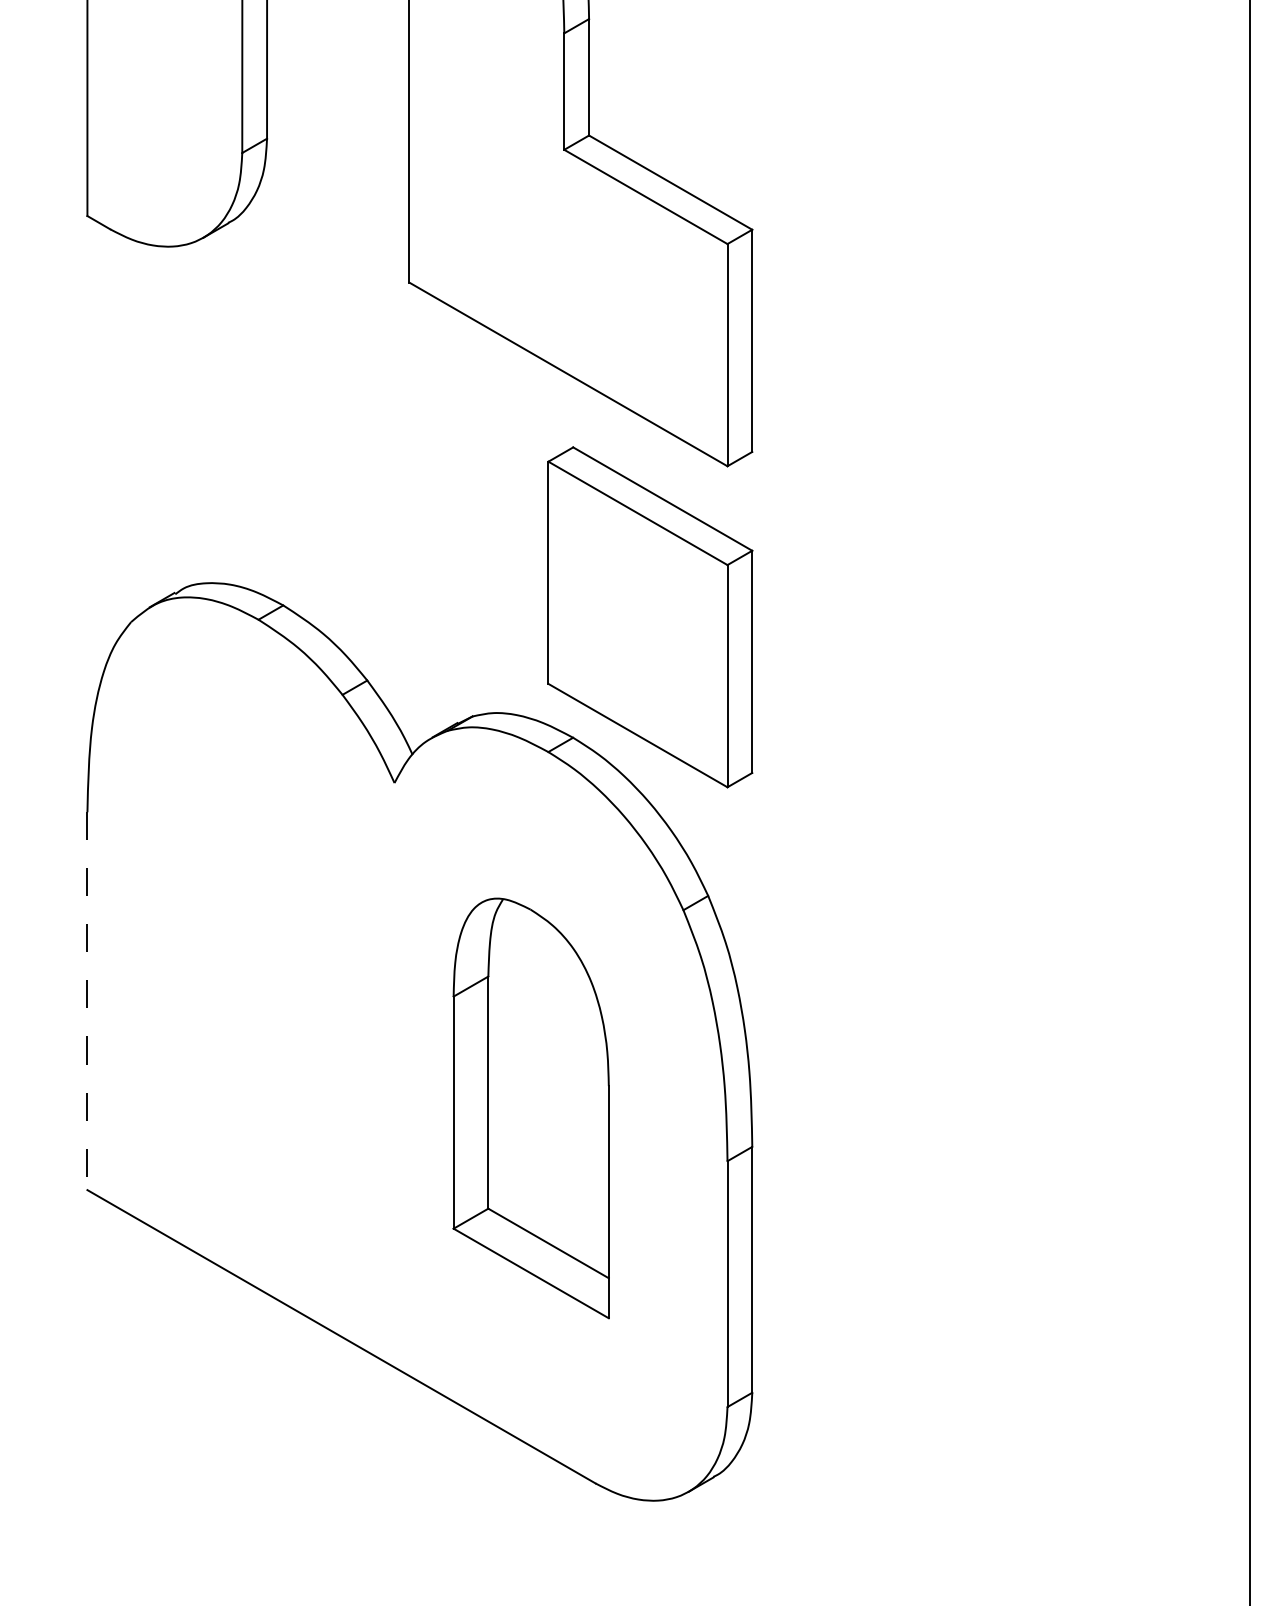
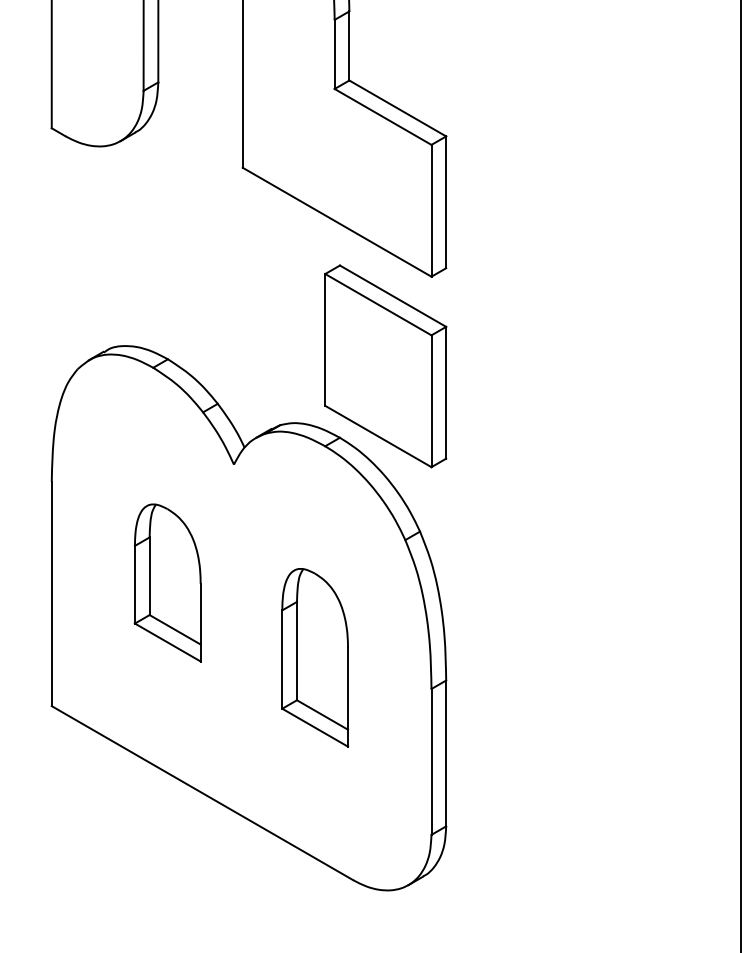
part: (282, 981) -> (167, 582), added
line: (86, 1001) -> (51, 594), dashed -> solid
part: (531, 1108) -> (315, 657), size x0.71

